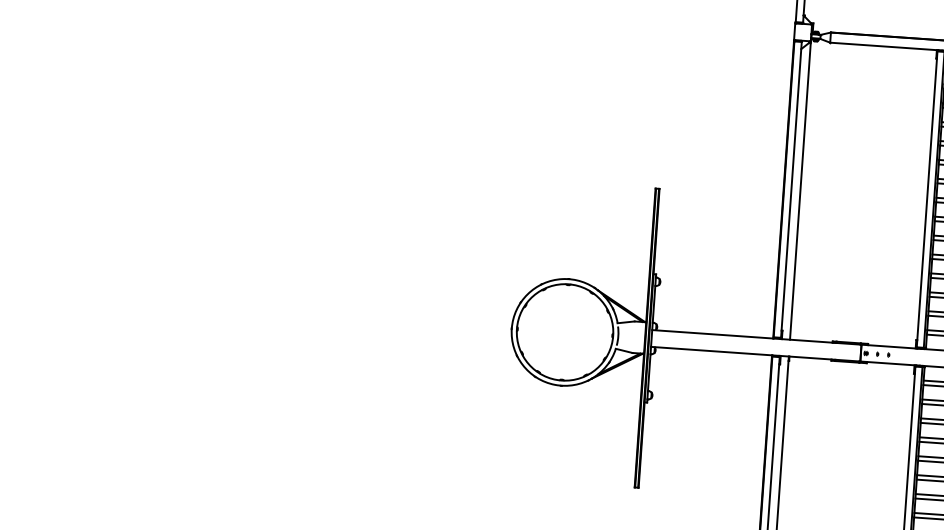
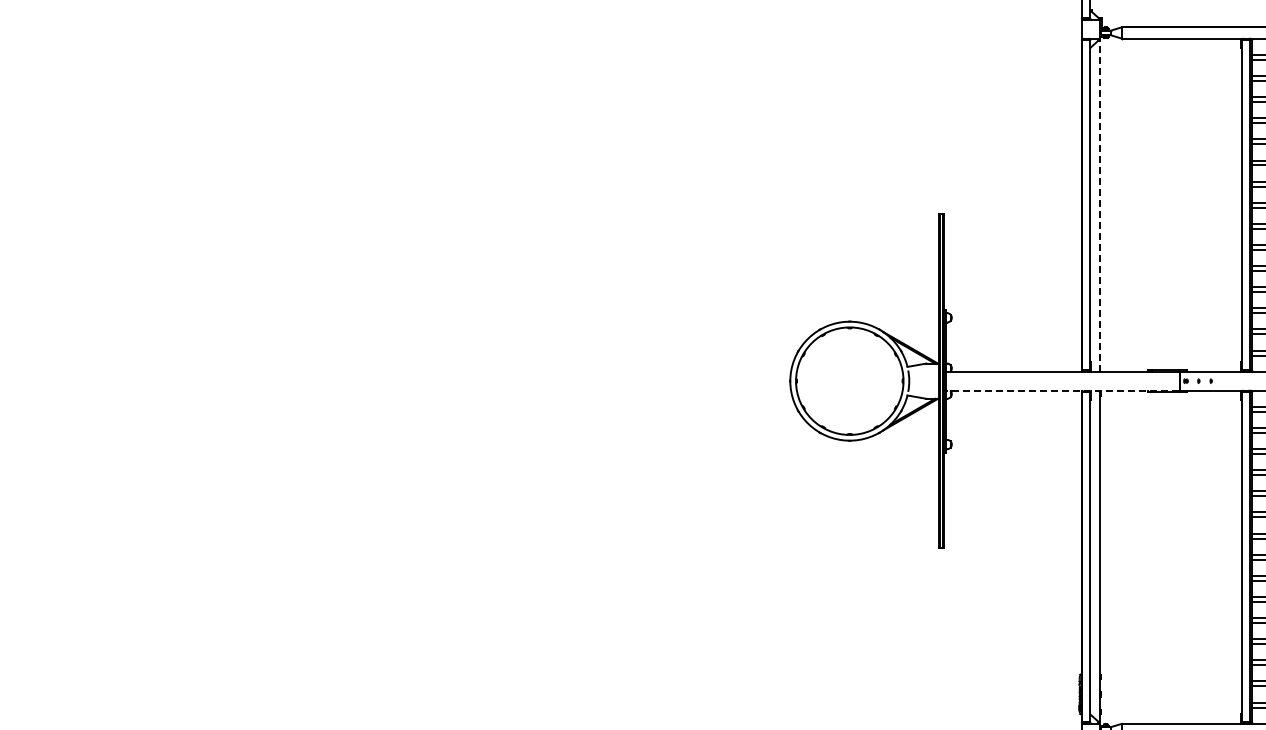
line: (800, 190) -> (1100, 205), solid -> dashed
line: (754, 354) -> (1062, 390), solid -> dashed

